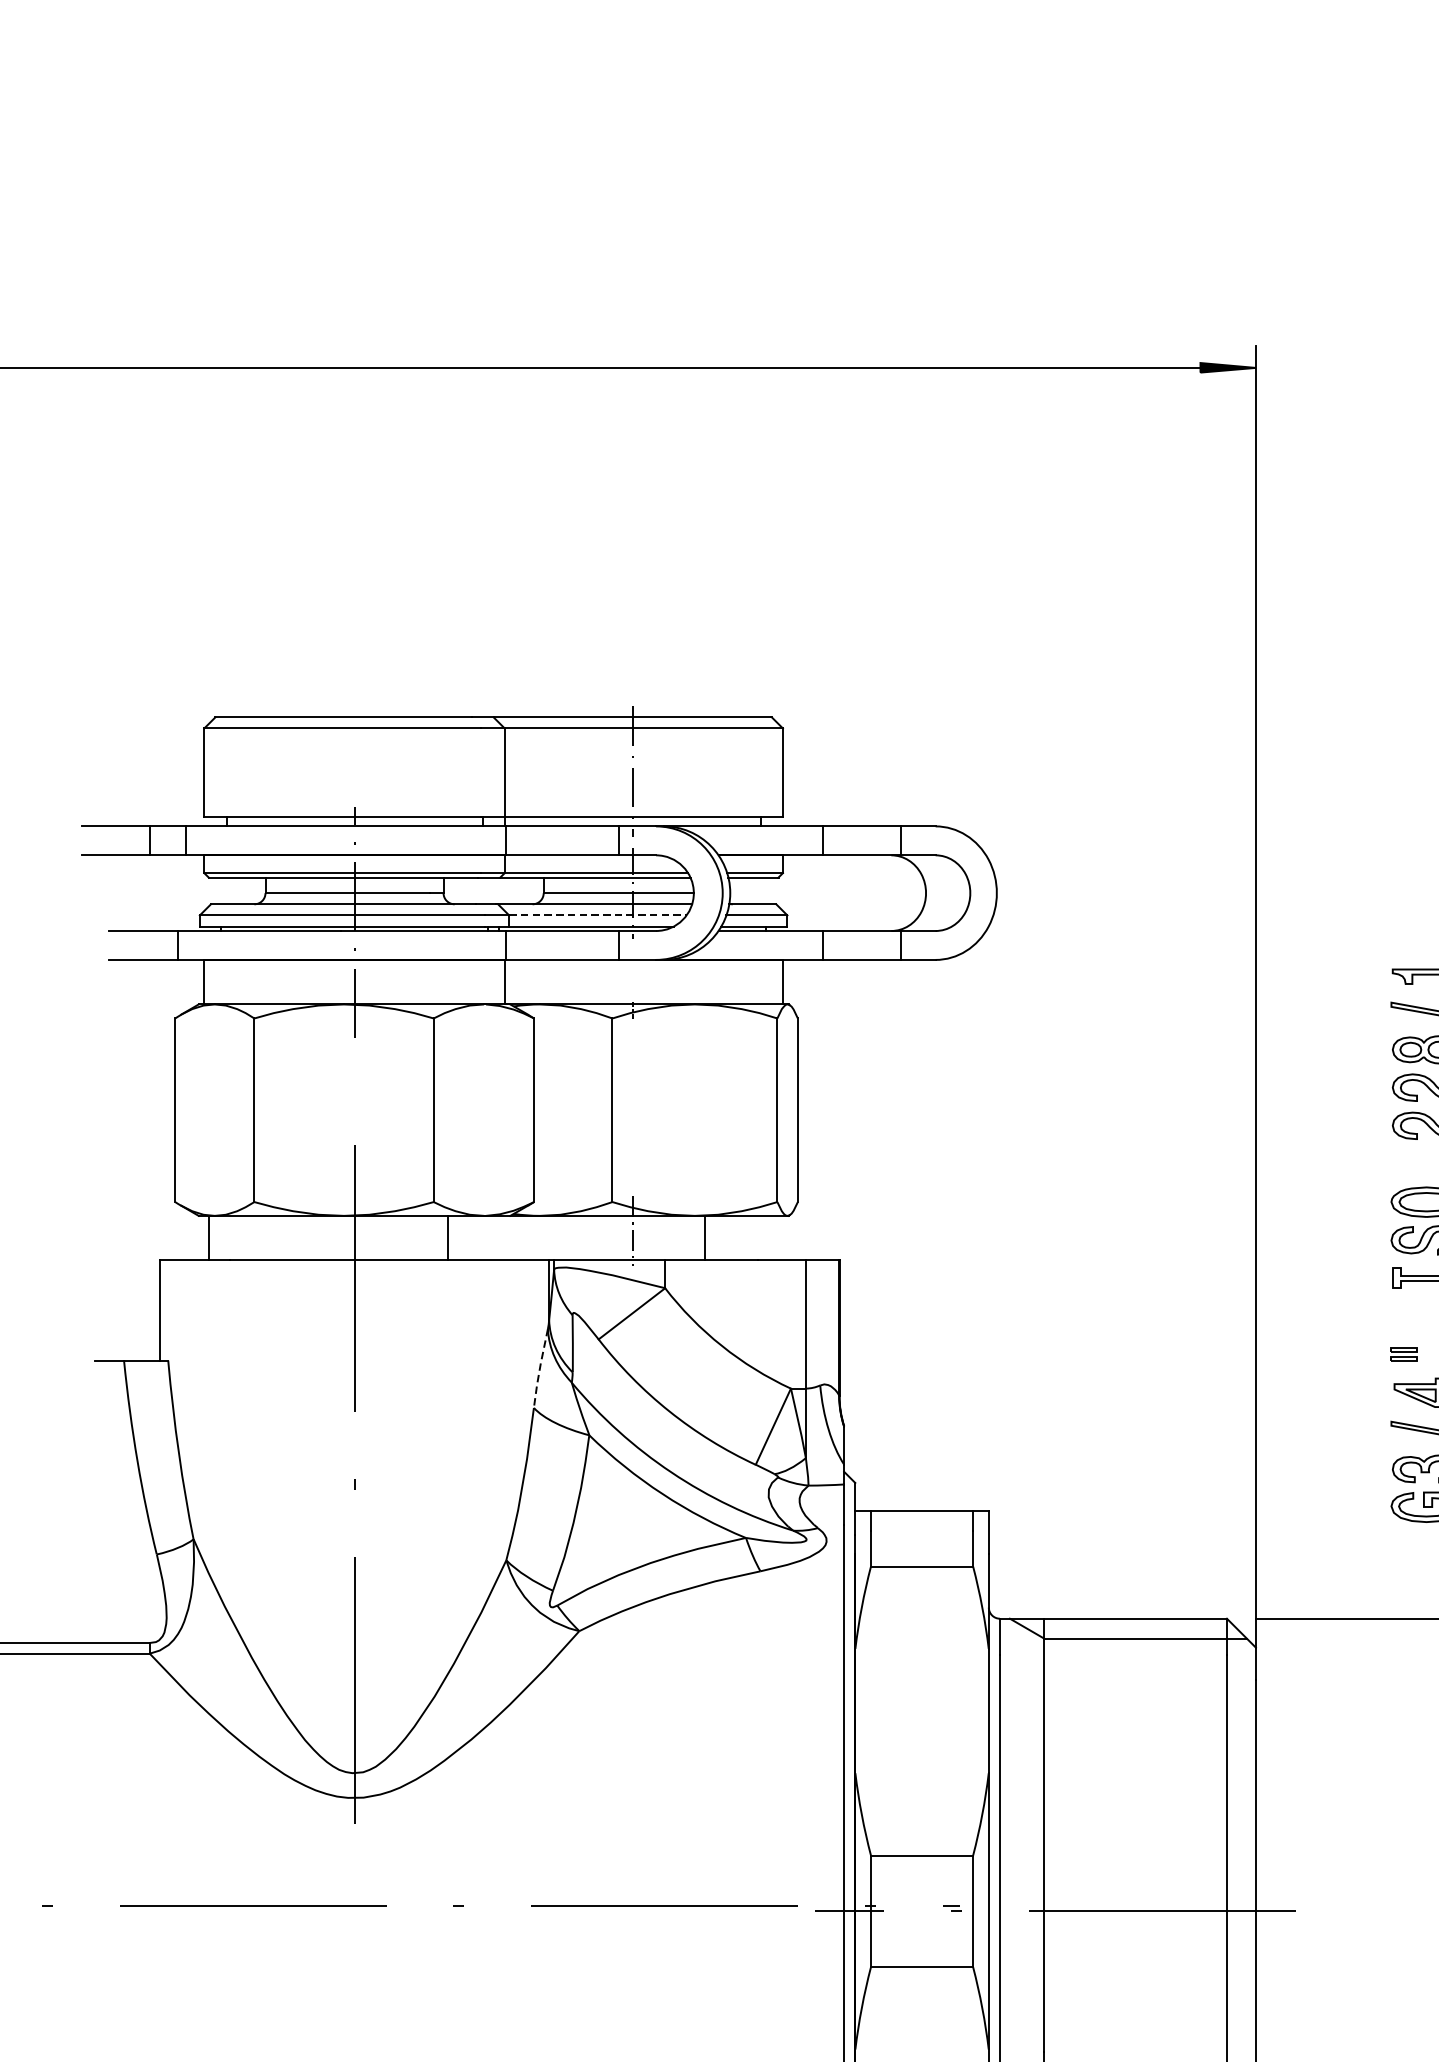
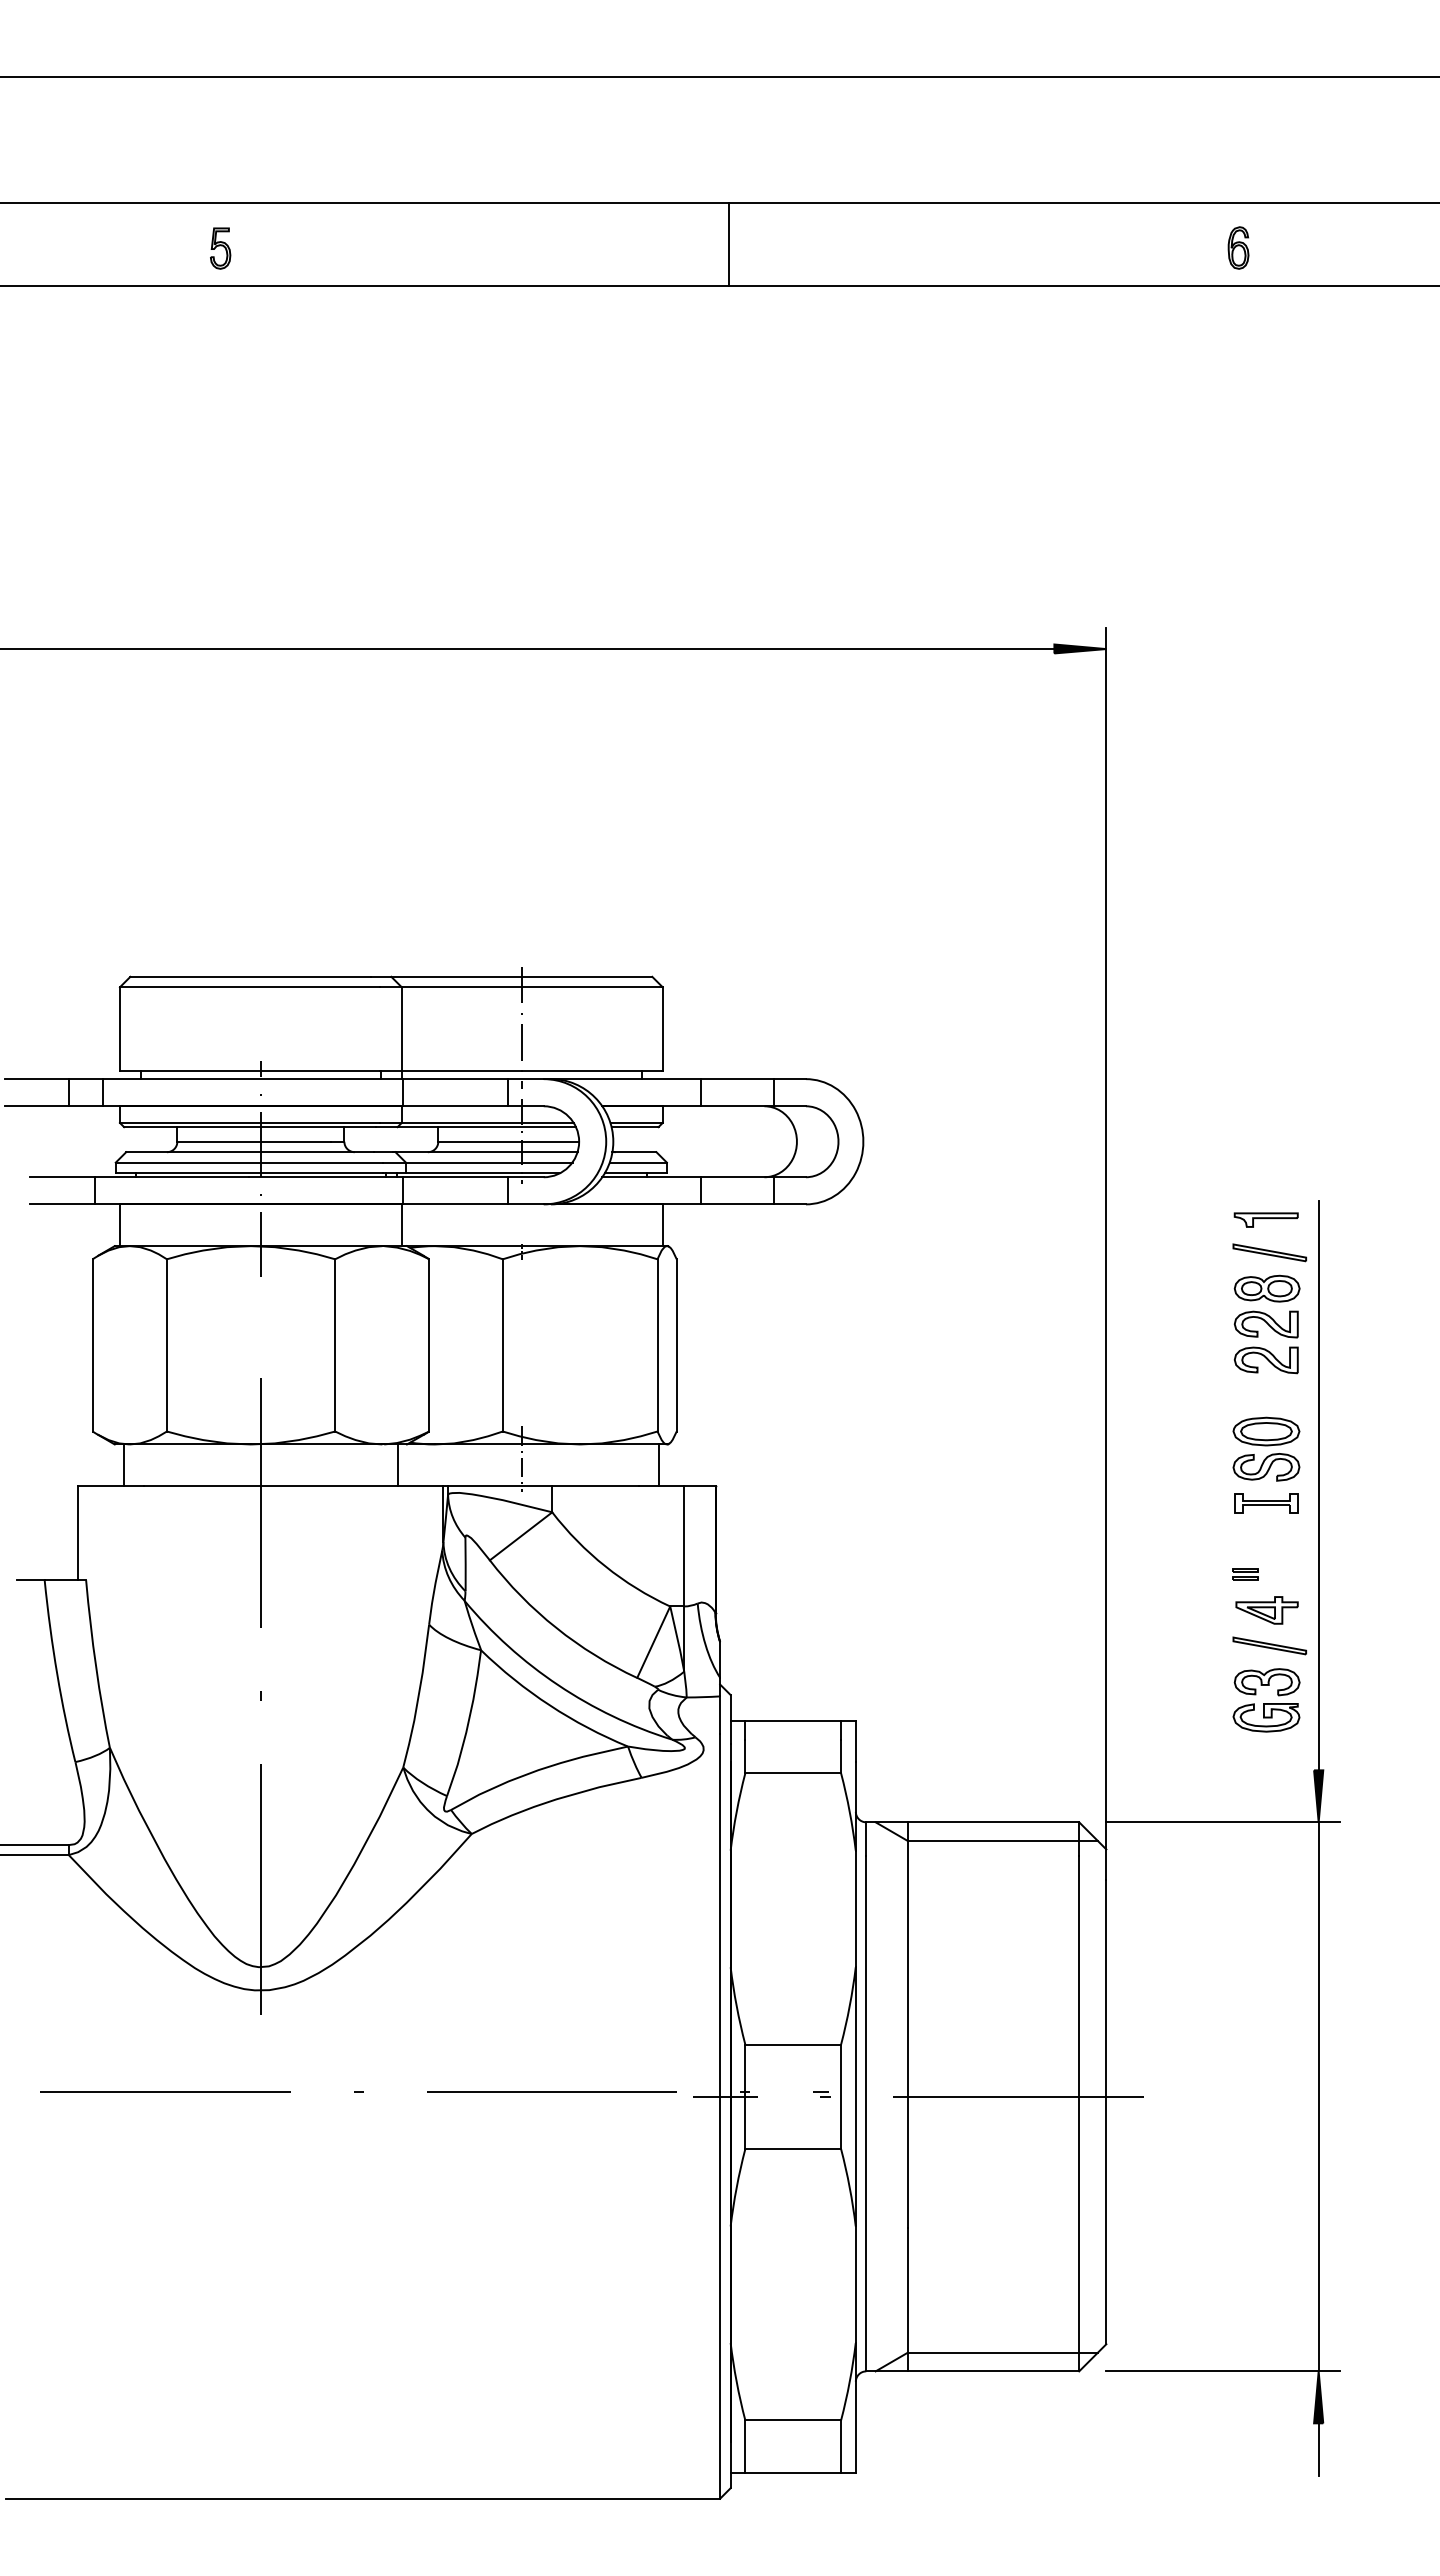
line: (598, 915) -> (489, 1162), dashed -> solid
line: (447, 1238) -> (397, 1465), moved
line: (704, 1238) -> (658, 1465), moved
line: (539, 1368) -> (434, 1587), dashed -> solid

